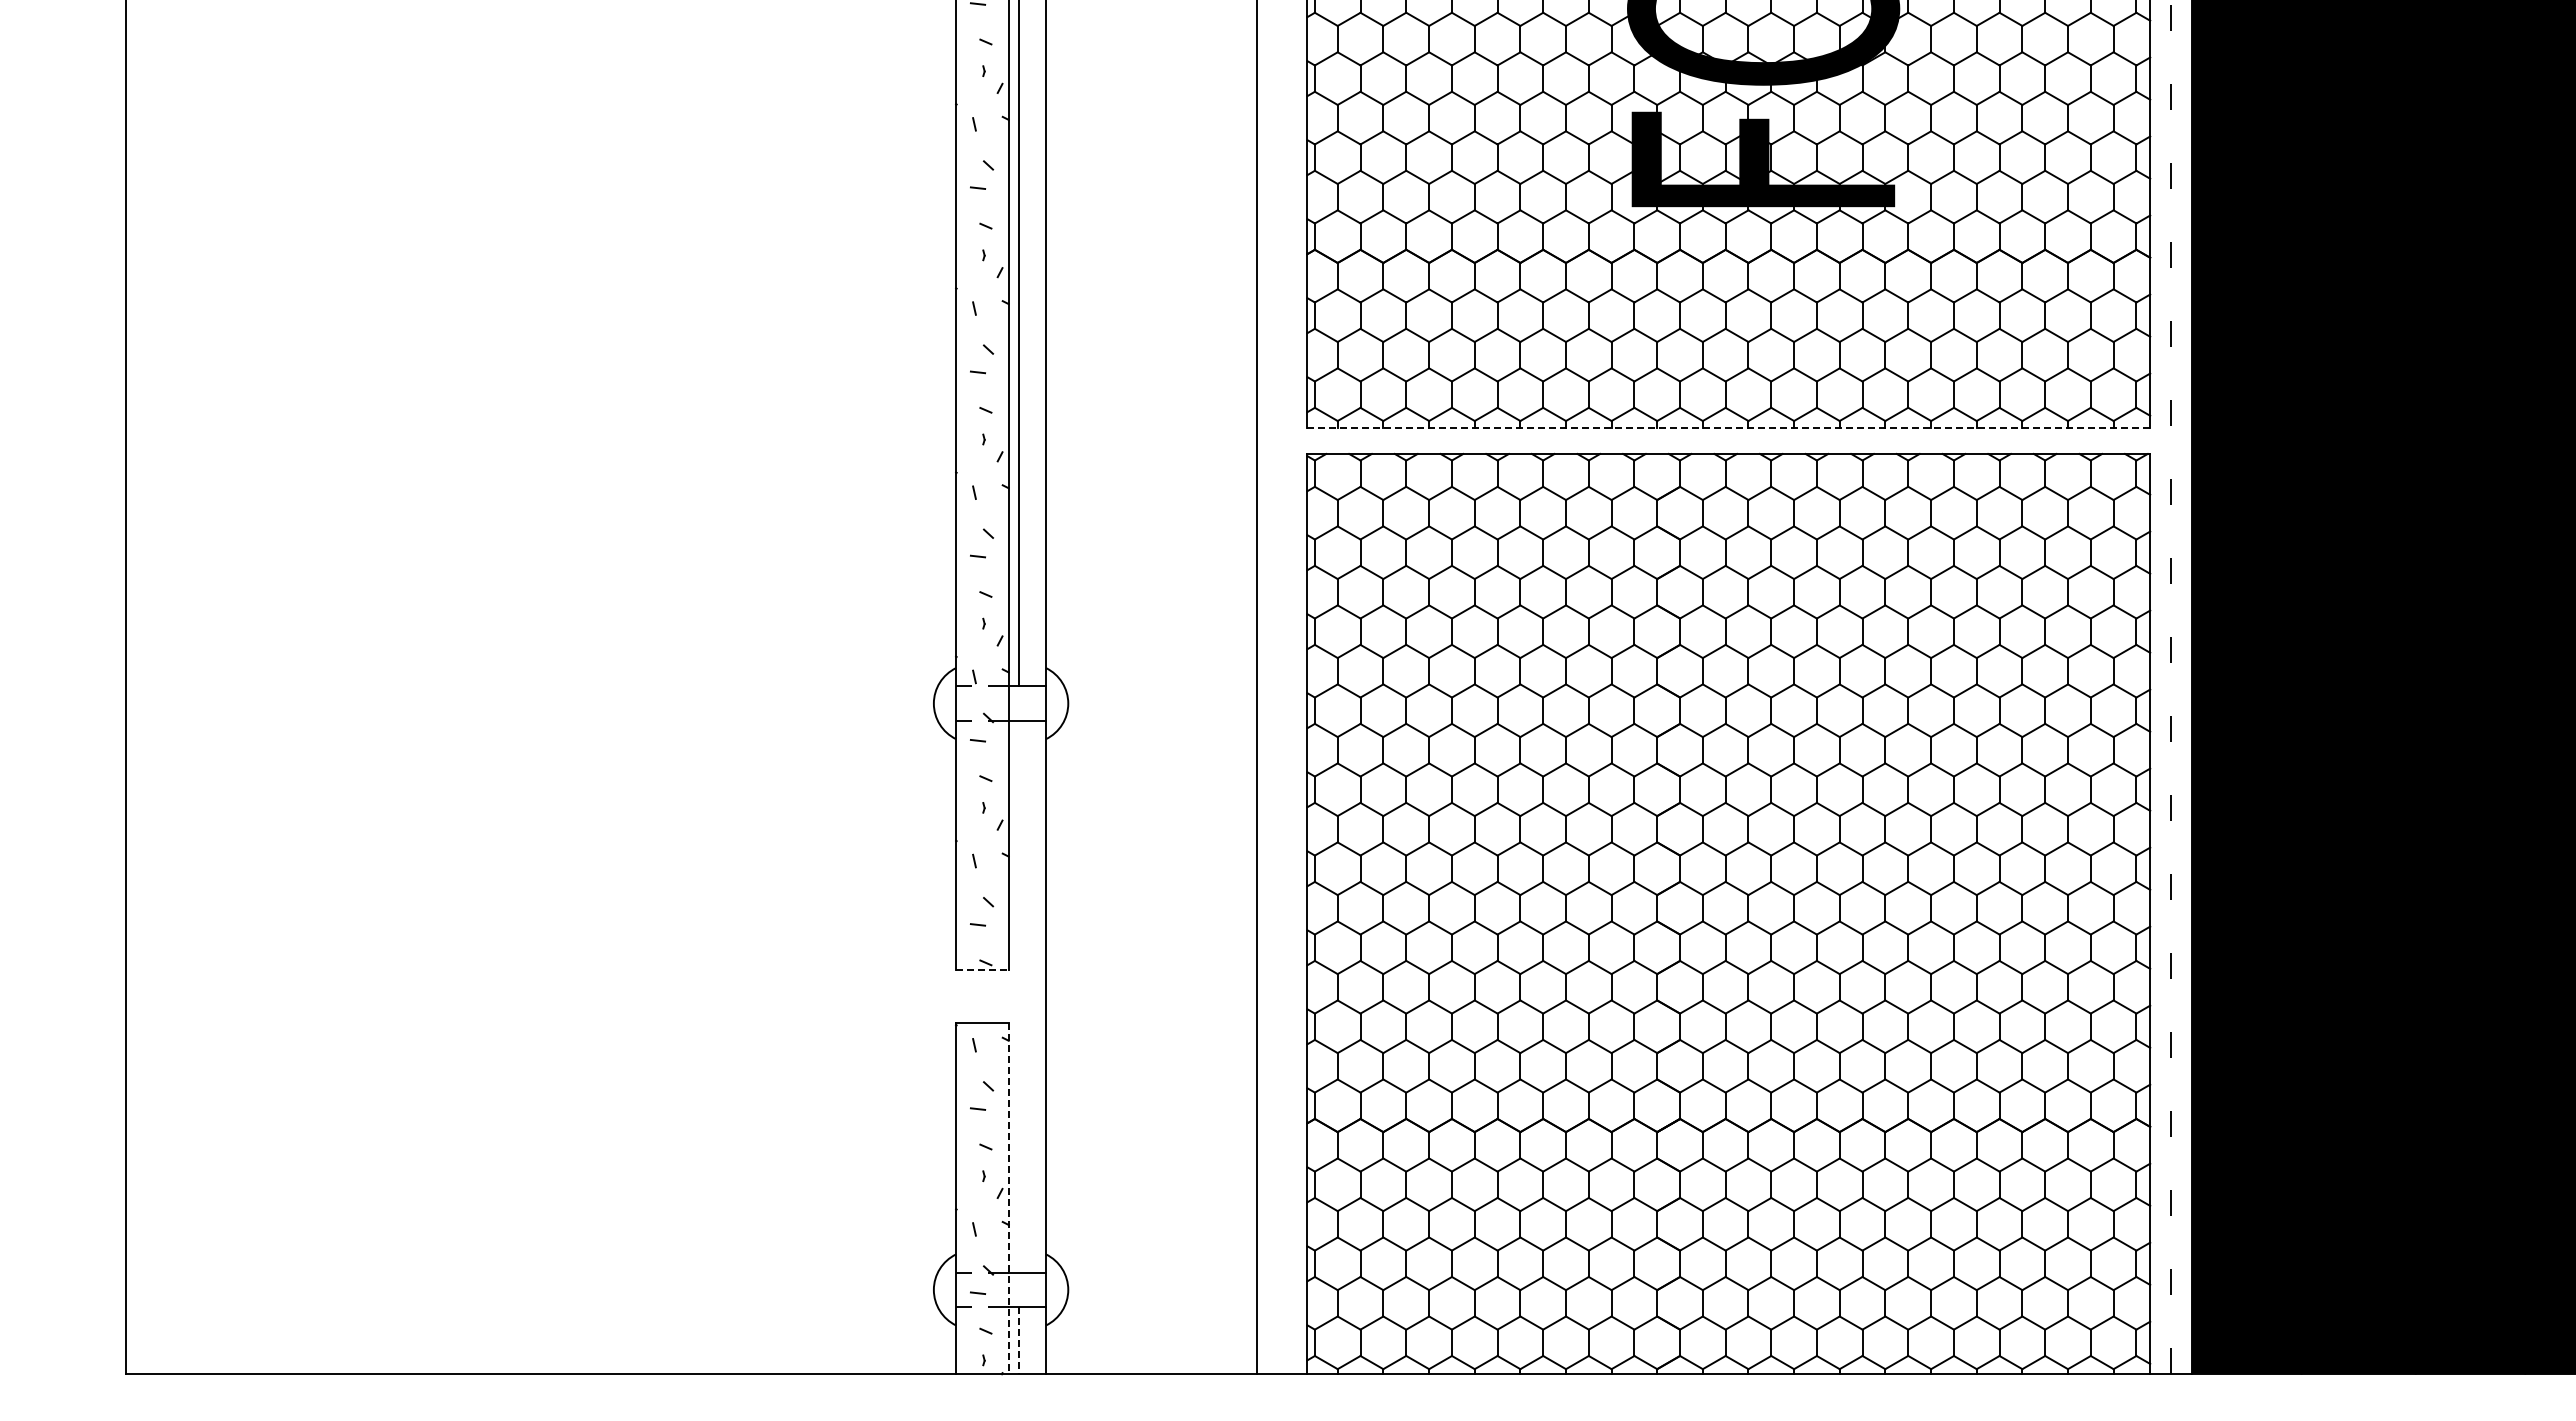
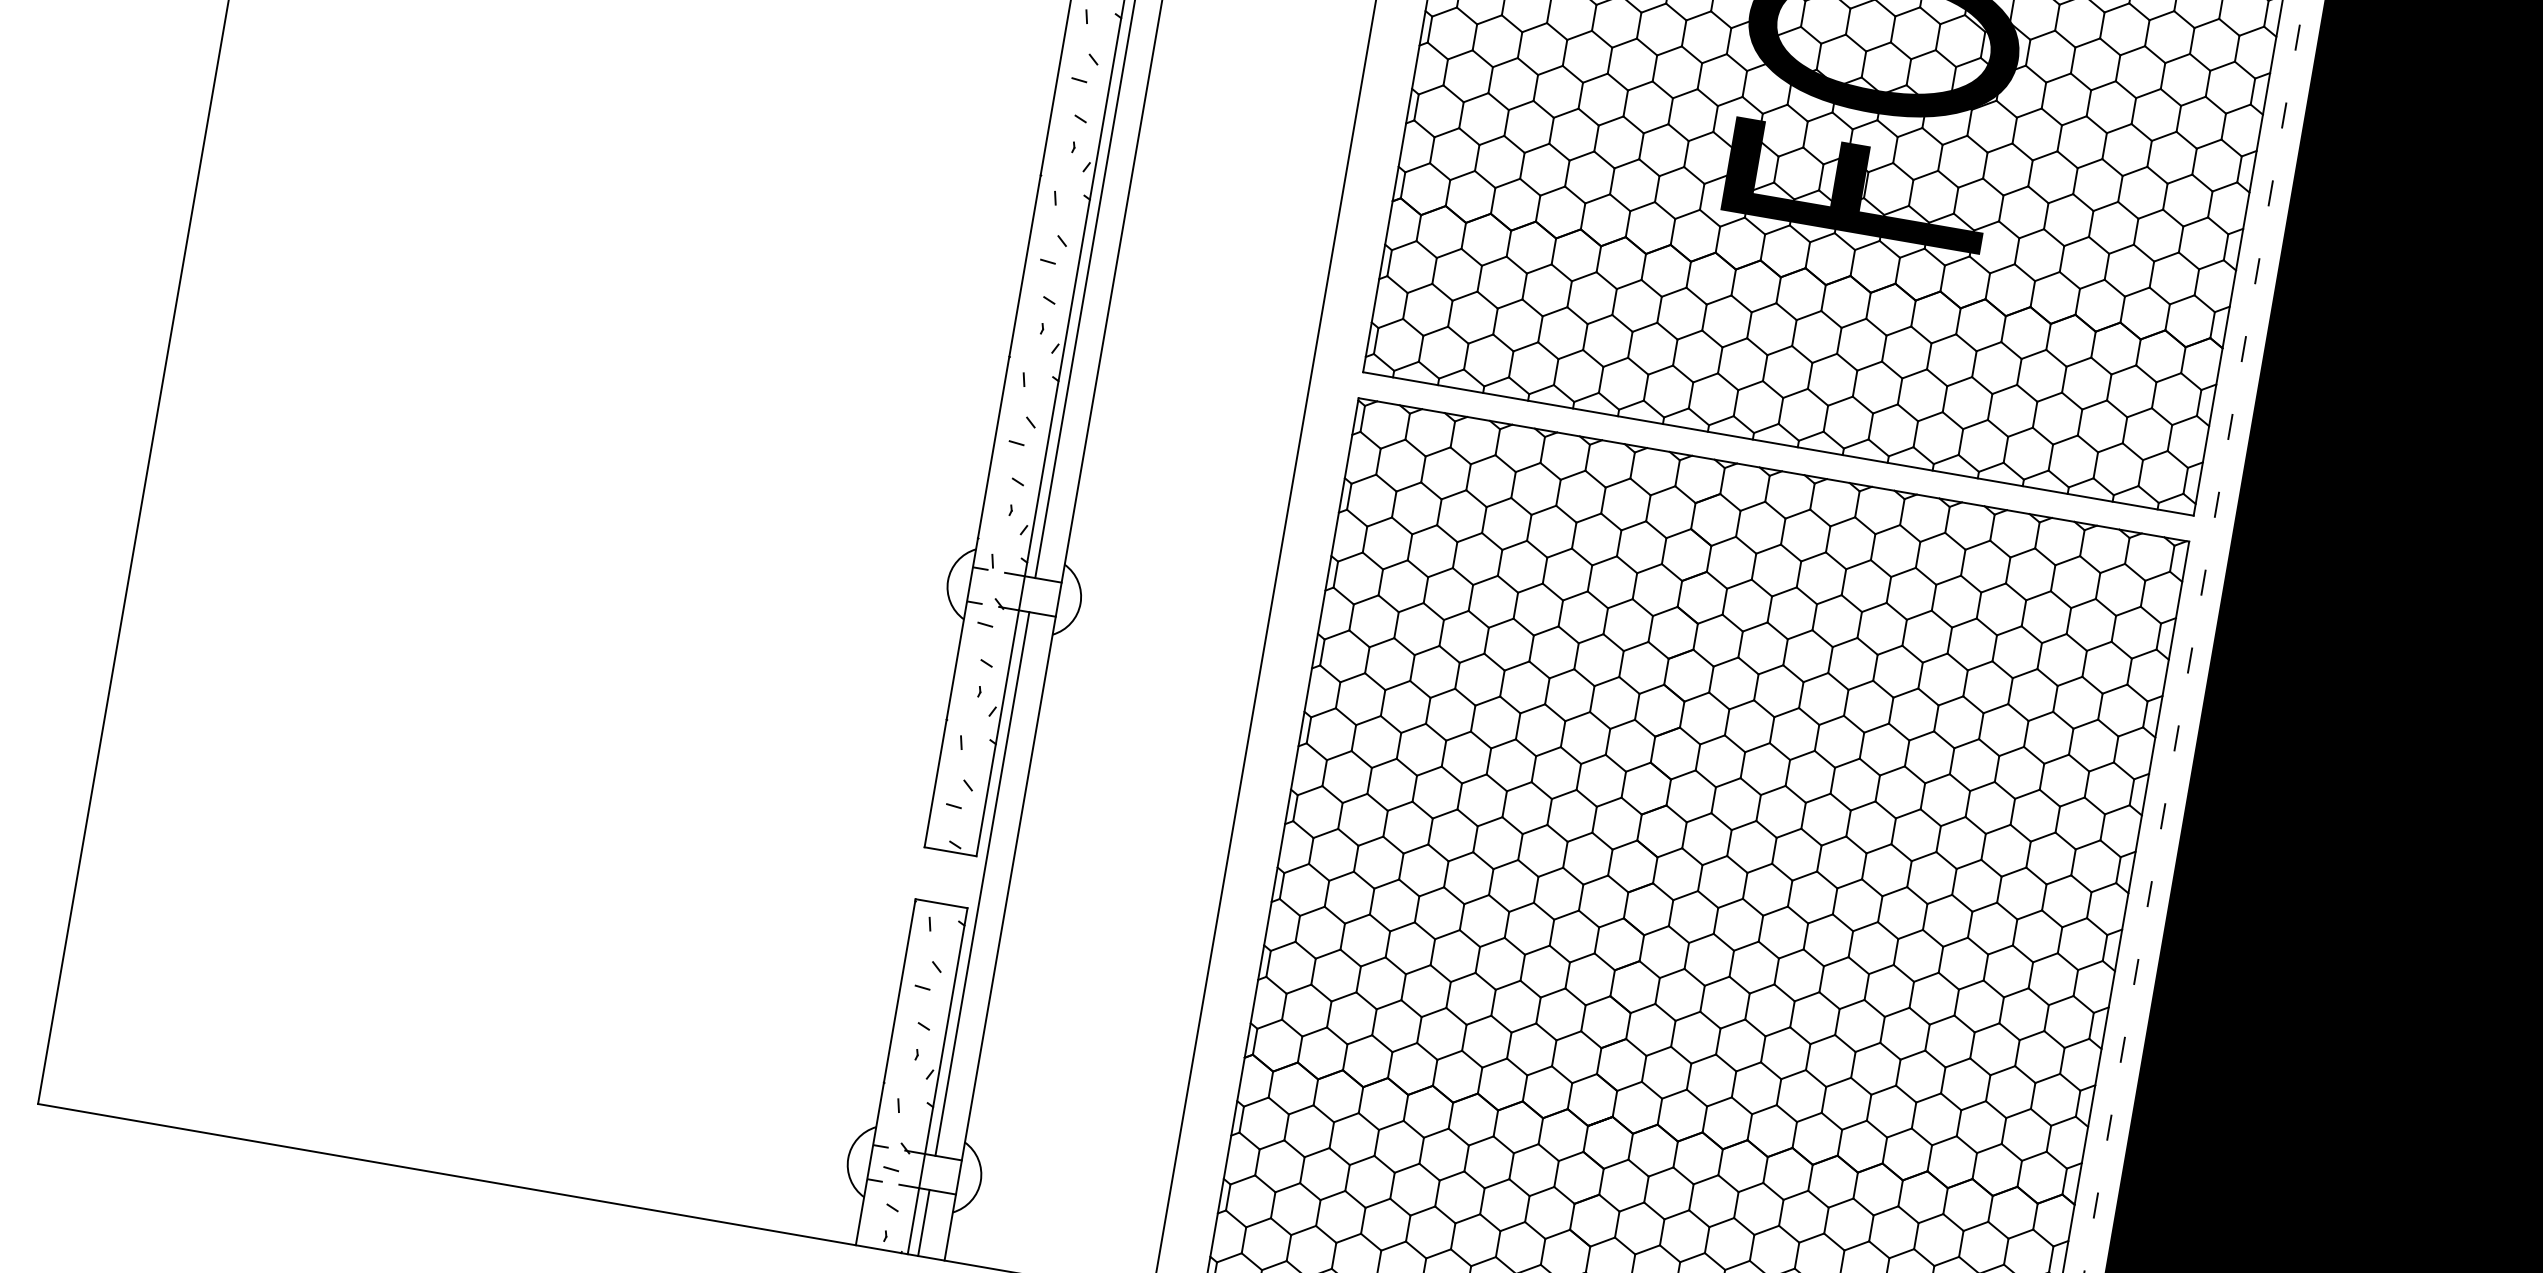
line: (1729, 427) -> (1779, 443), dashed -> solid
line: (982, 970) -> (950, 851), dashed -> solid
line: (1019, 996) -> (982, 883), added
line: (1008, 1198) -> (937, 1080), dashed -> solid
line: (1019, 1340) -> (924, 1222), dashed -> solid

